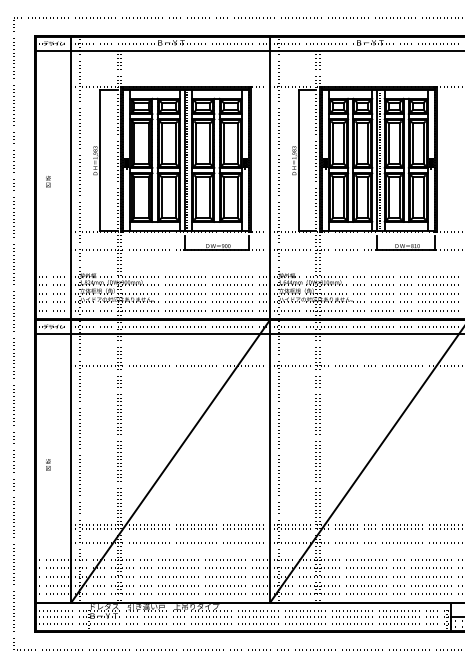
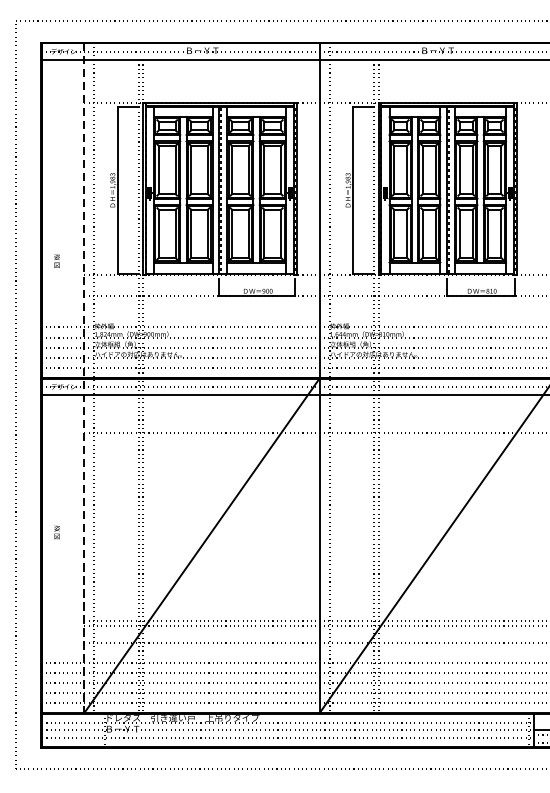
text: (48, 181) -> (57, 261), moved
line: (71, 319) -> (84, 378), solid -> dashed
text: (48, 464) -> (57, 531), moved

